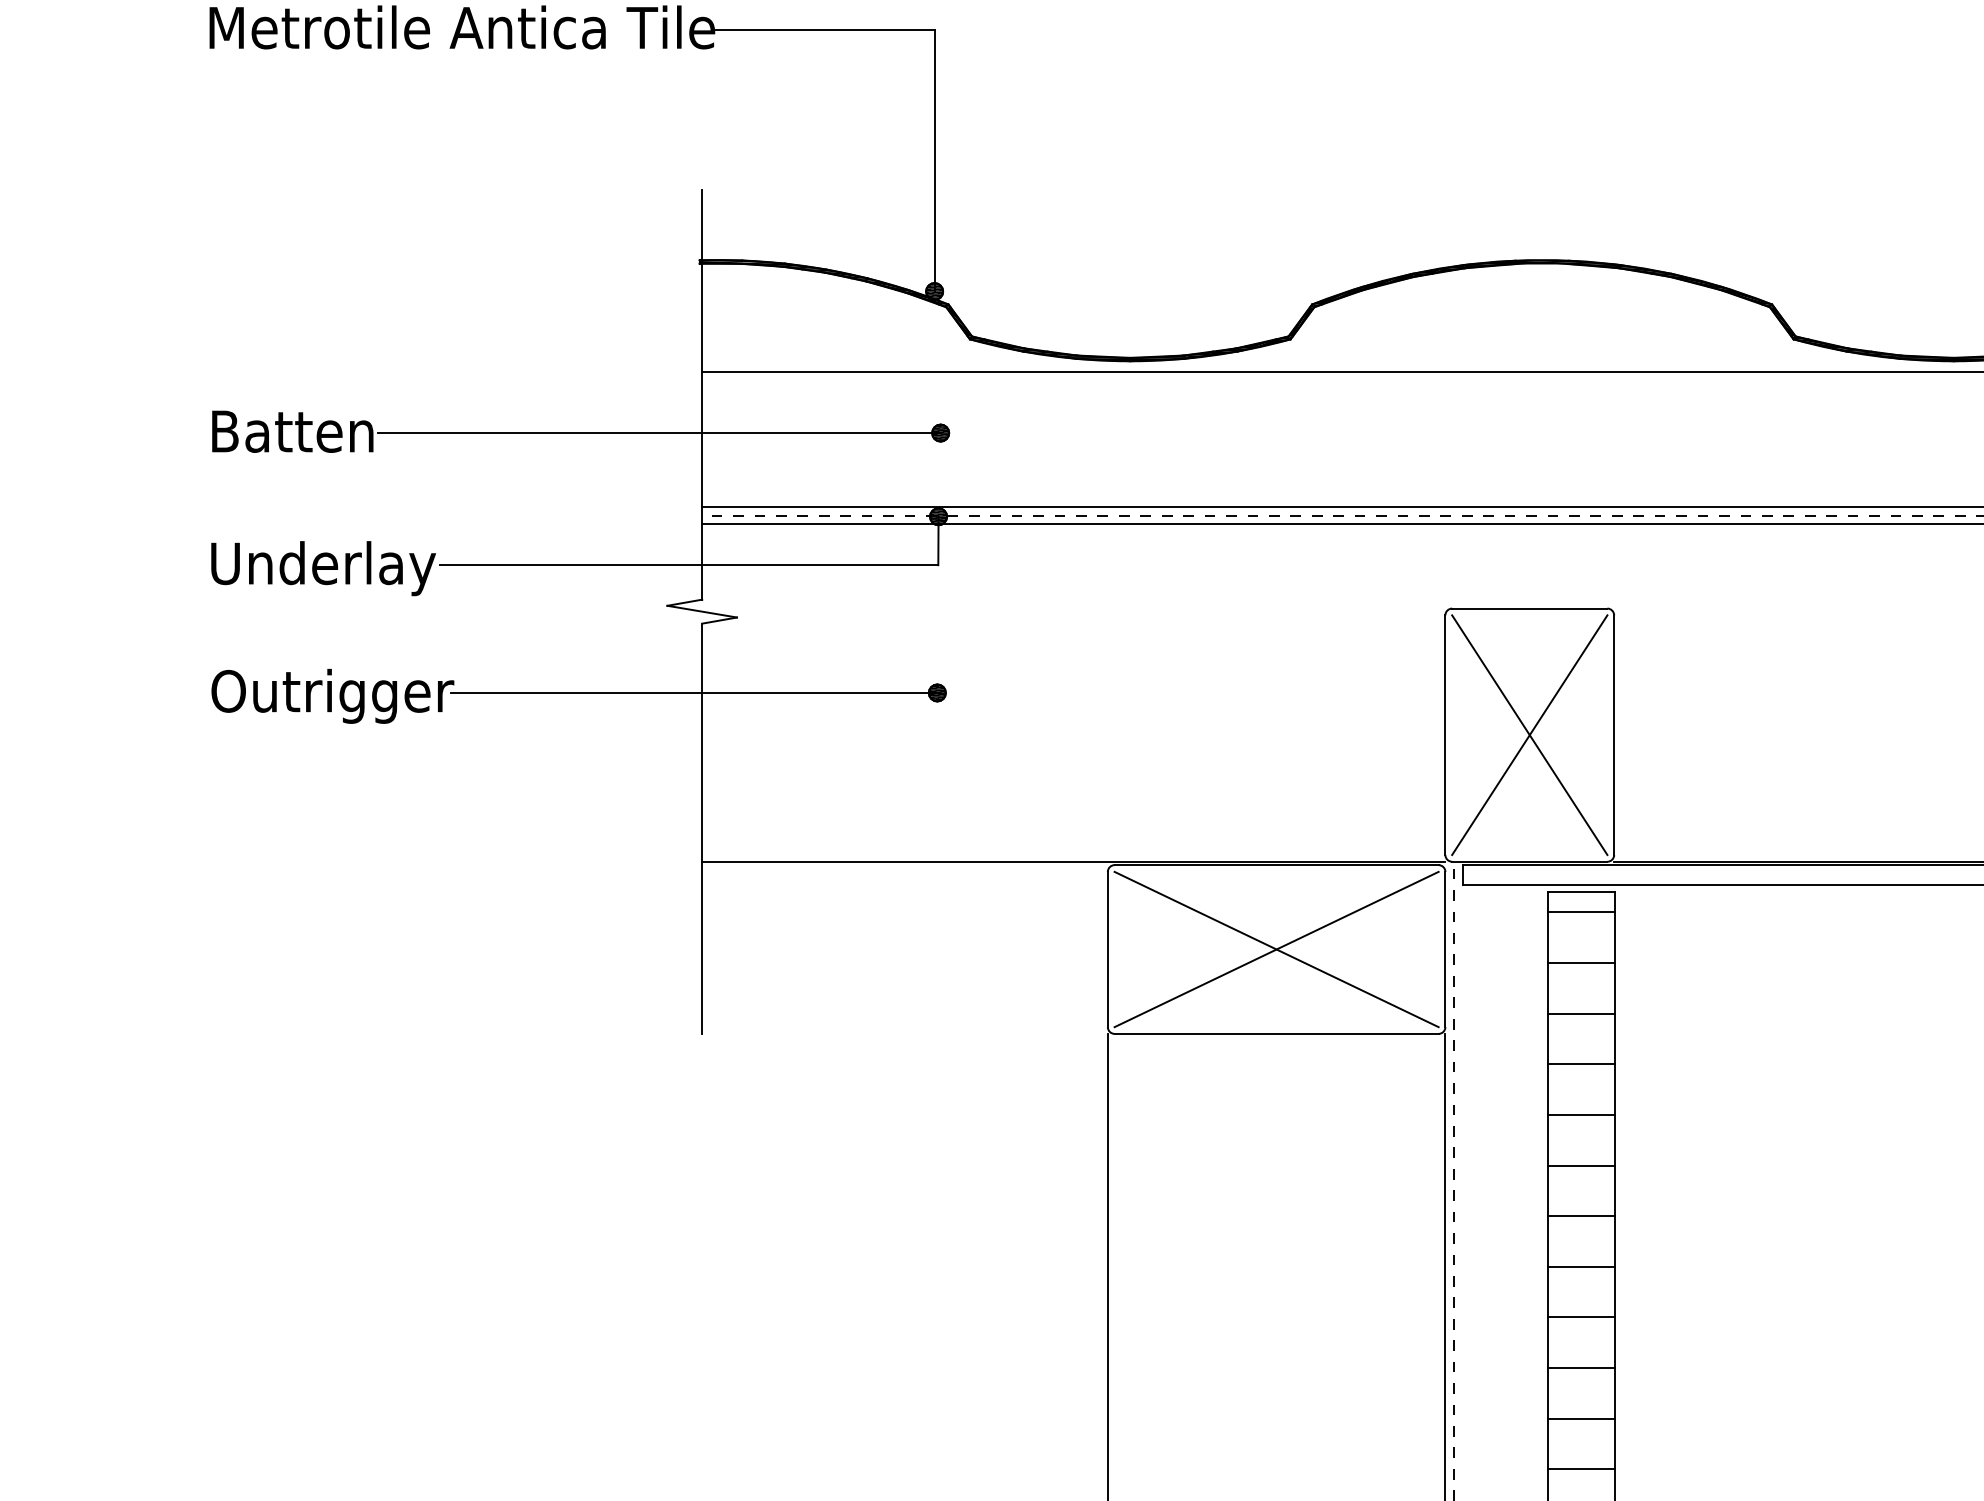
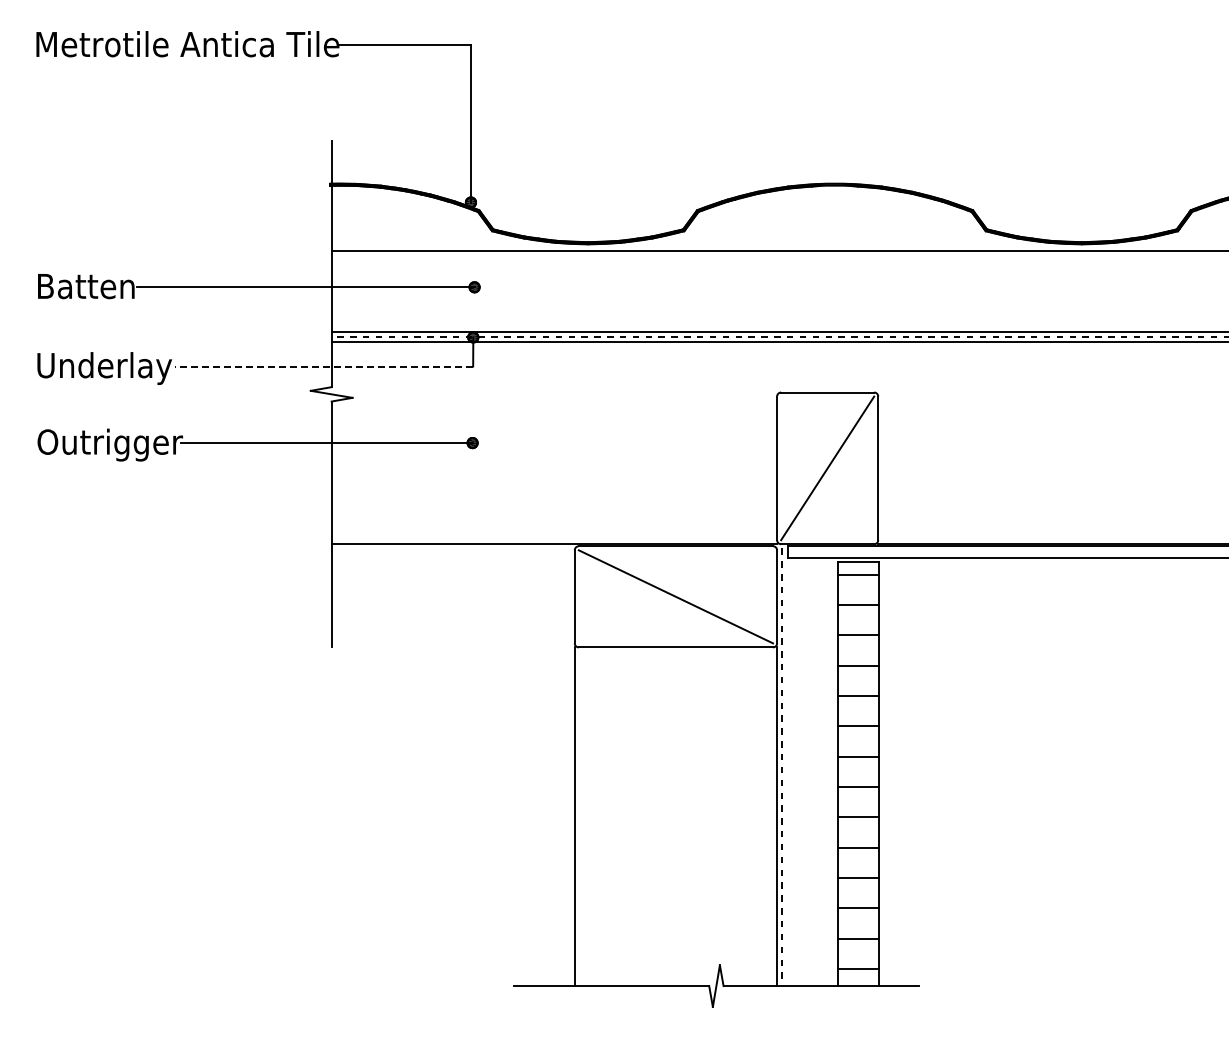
line: (688, 565) -> (323, 366), solid -> dashed
line: (1529, 735) -> (827, 468), removed
line: (1275, 948) -> (675, 596), removed

